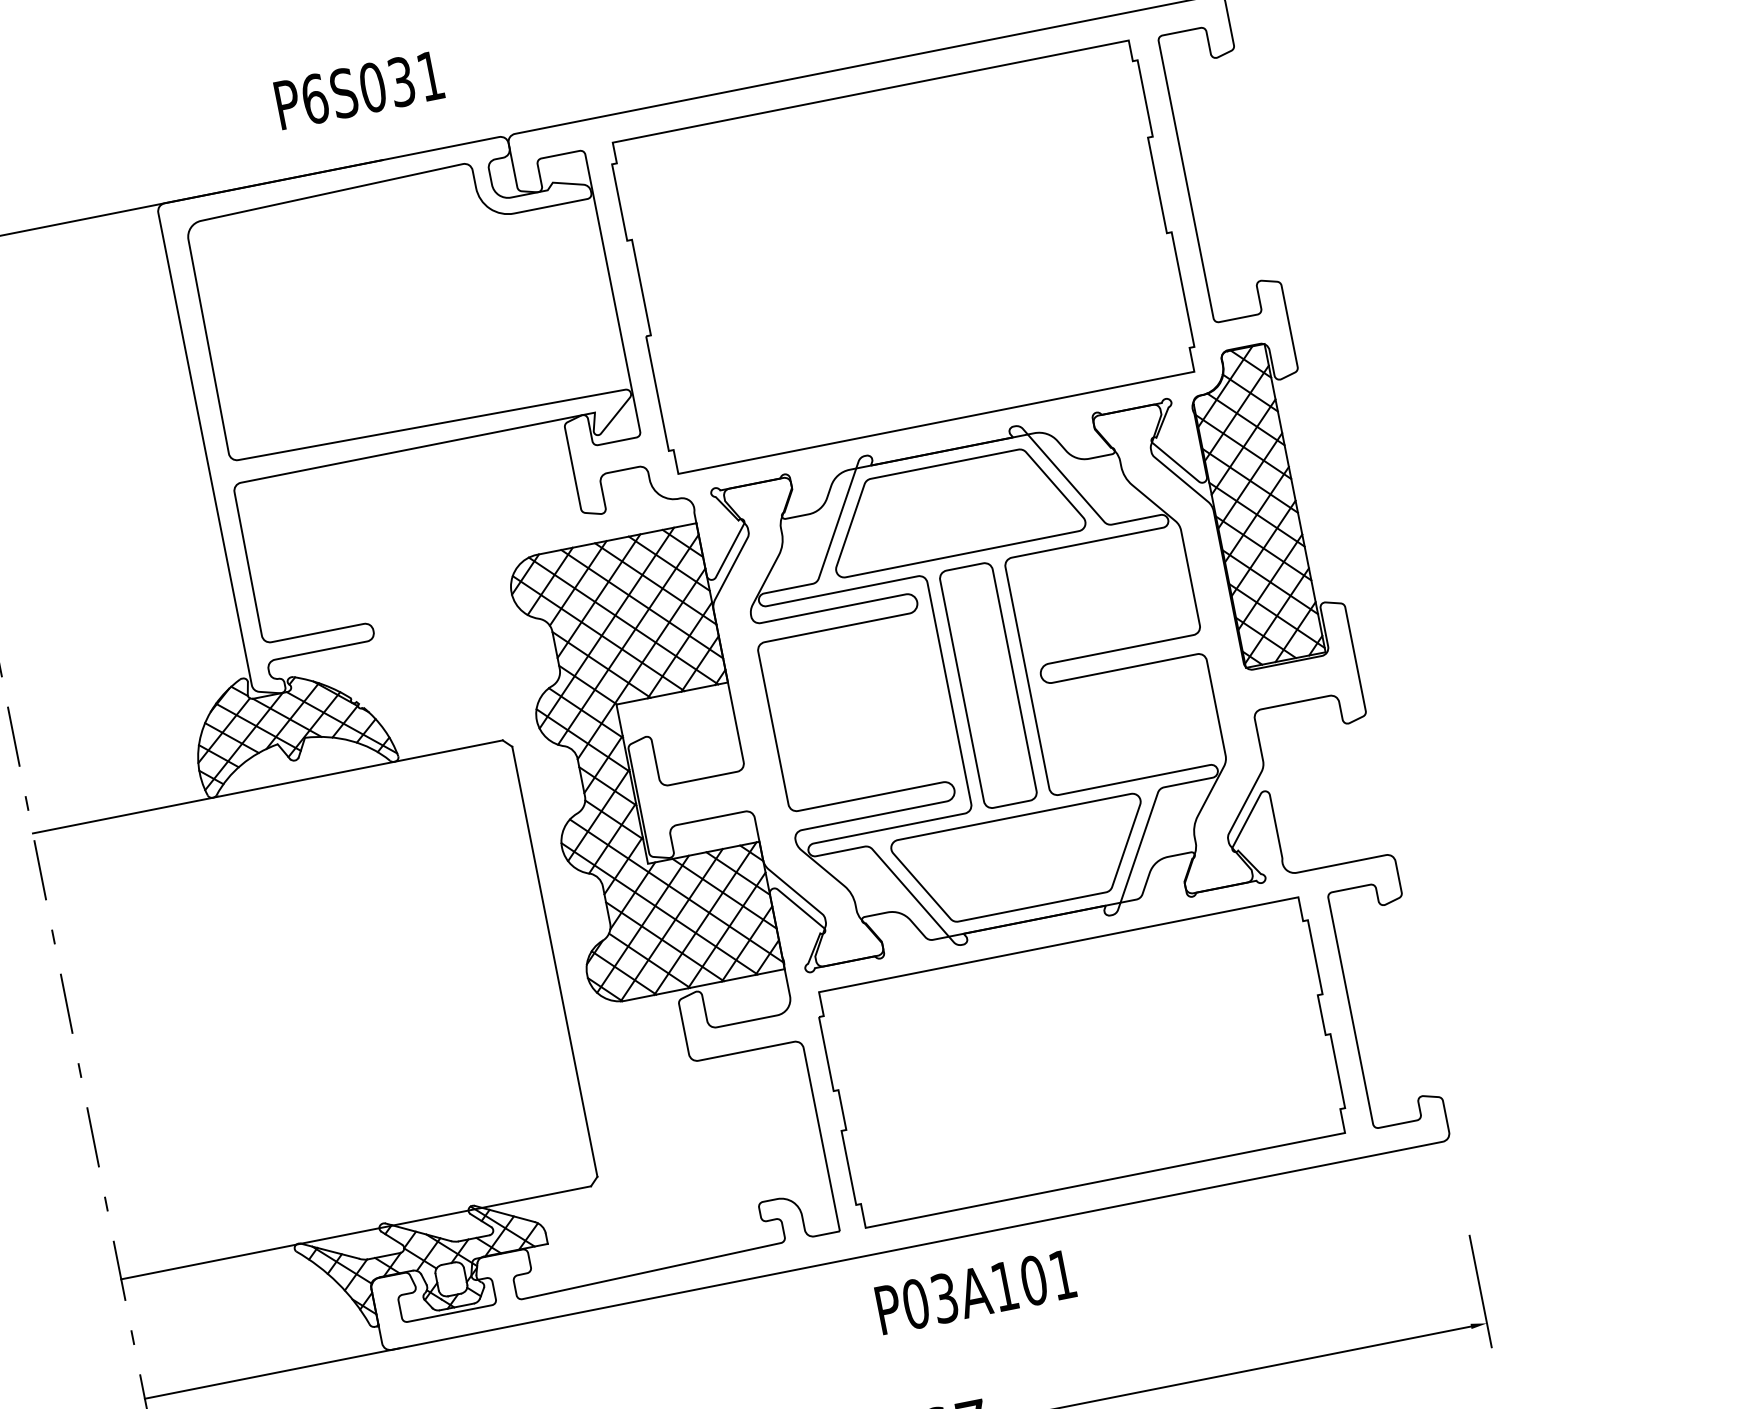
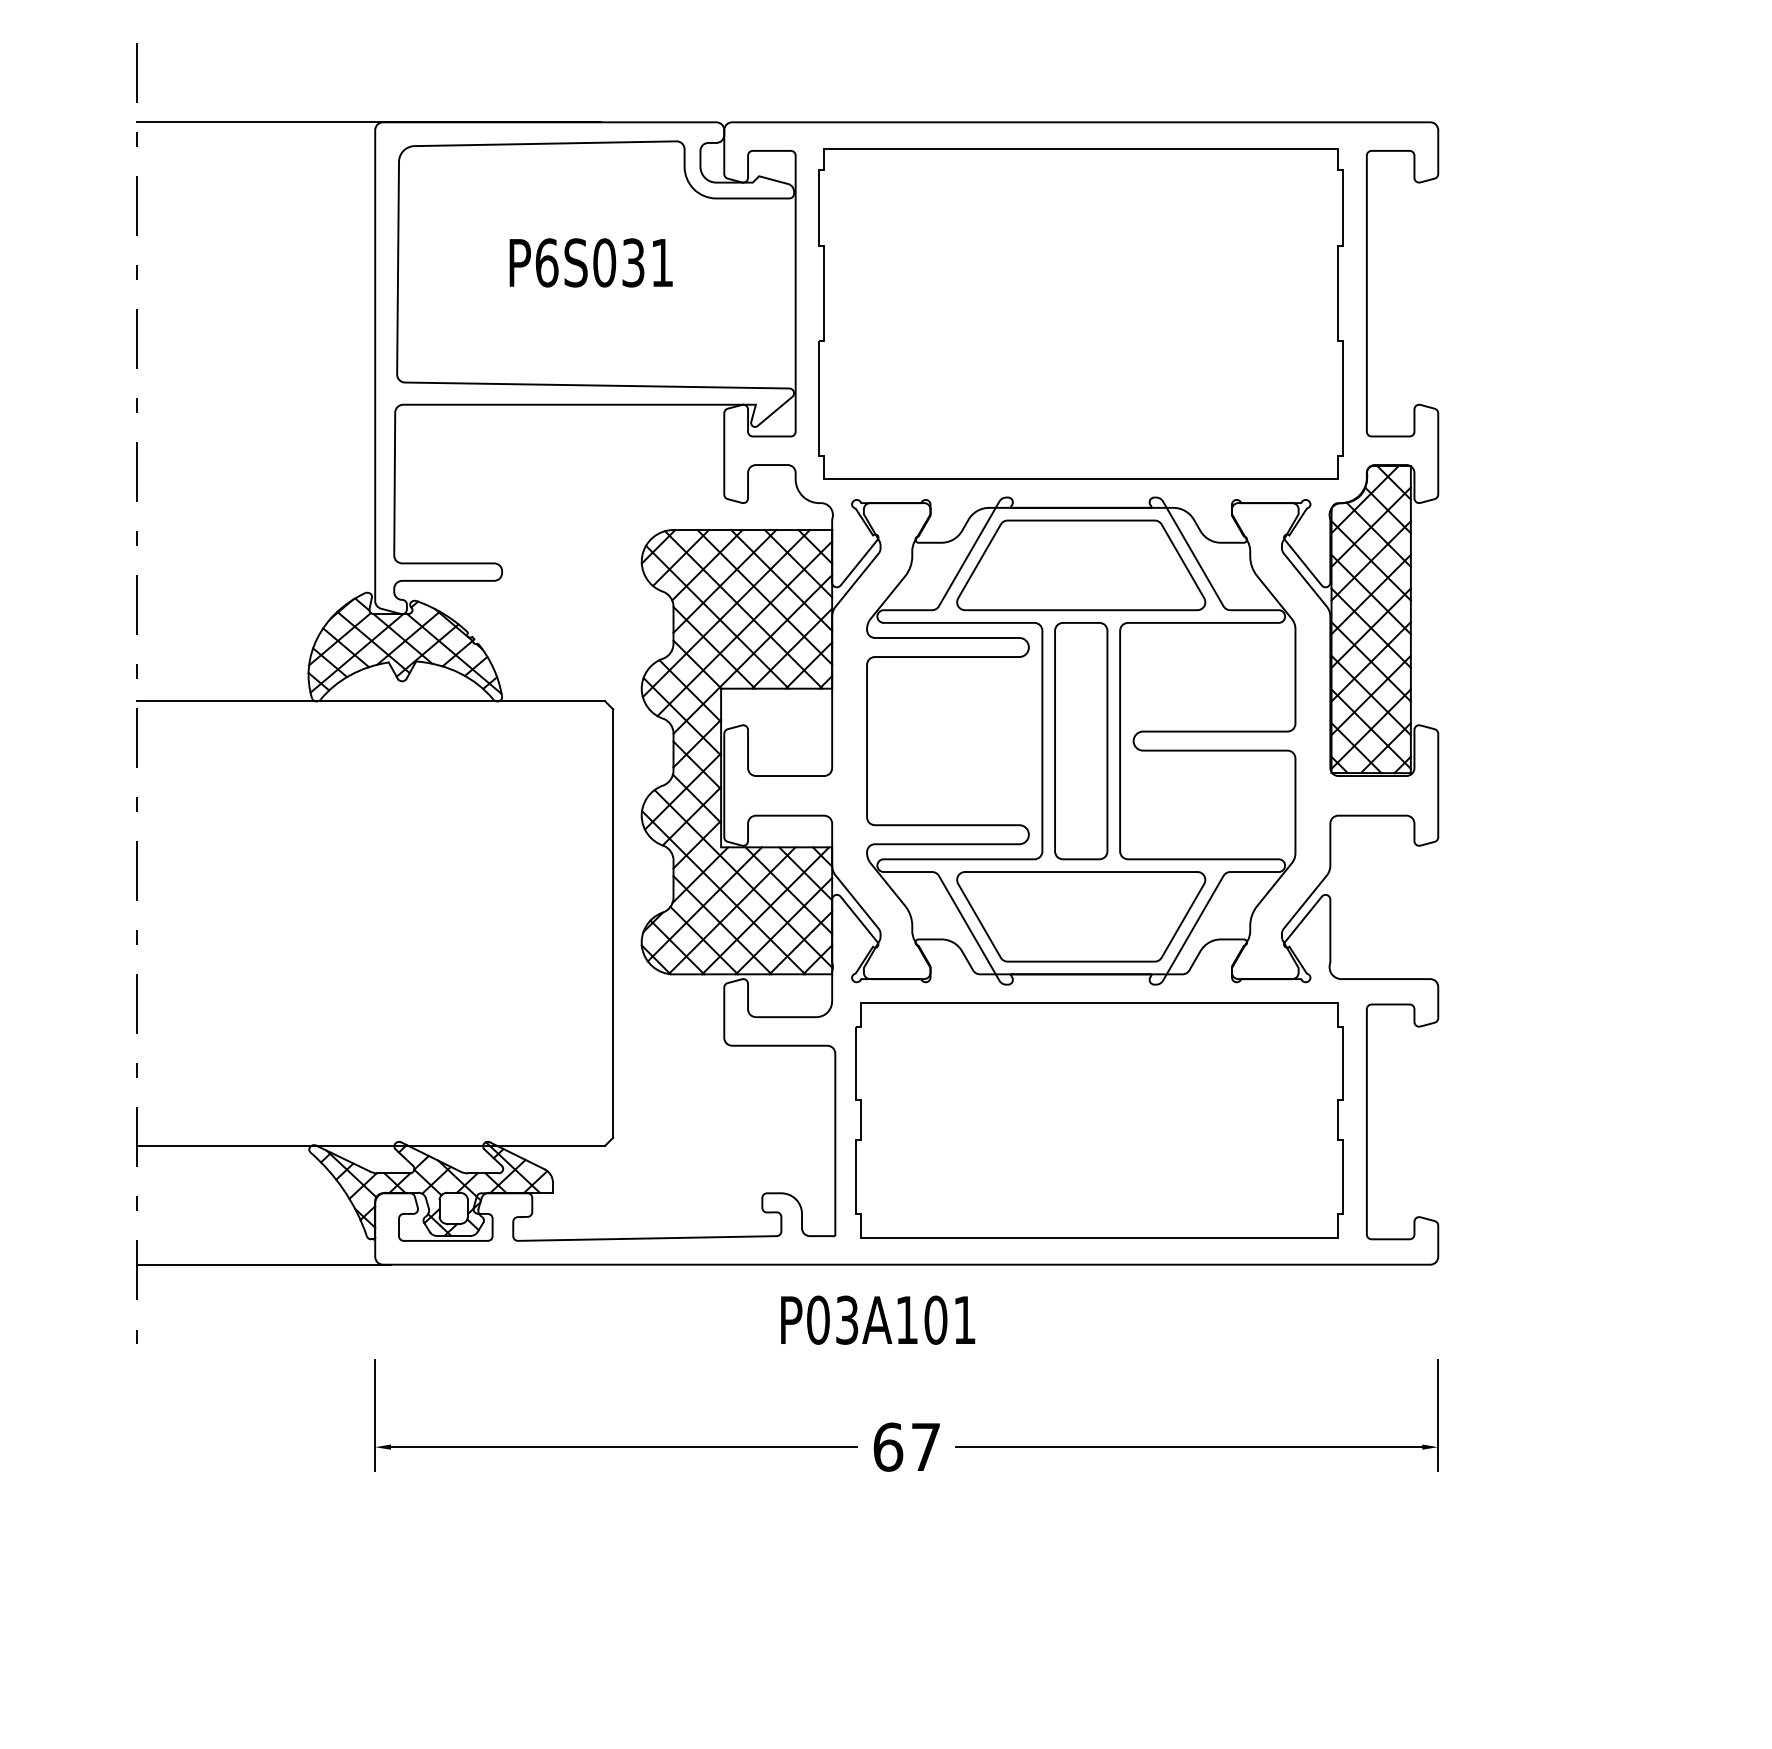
text: (358, 89) -> (590, 262), moved
text: (976, 1291) -> (878, 1319), moved

